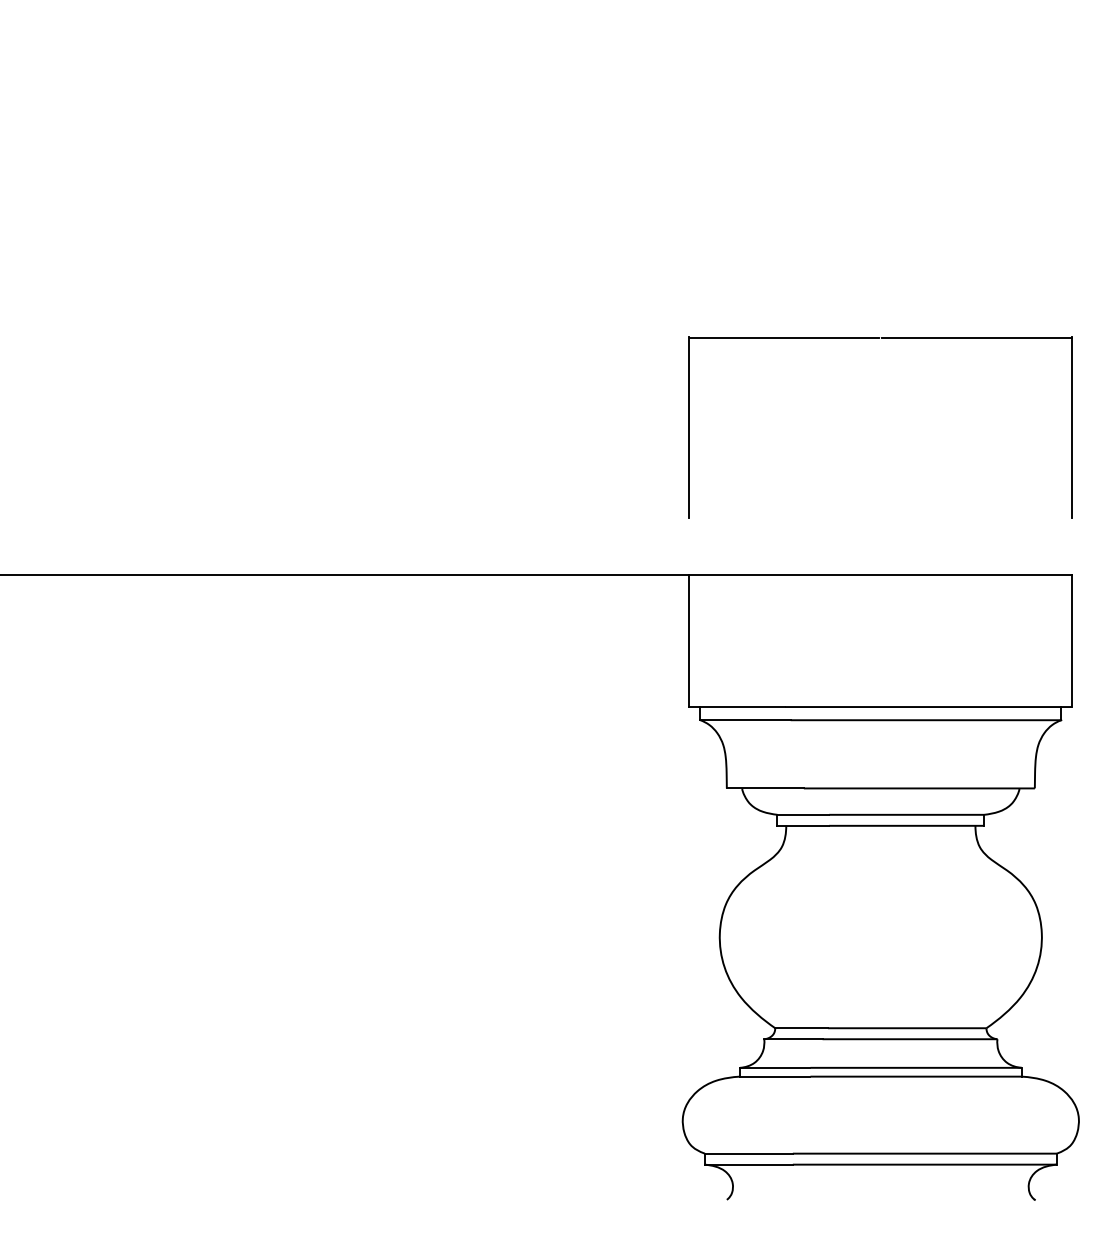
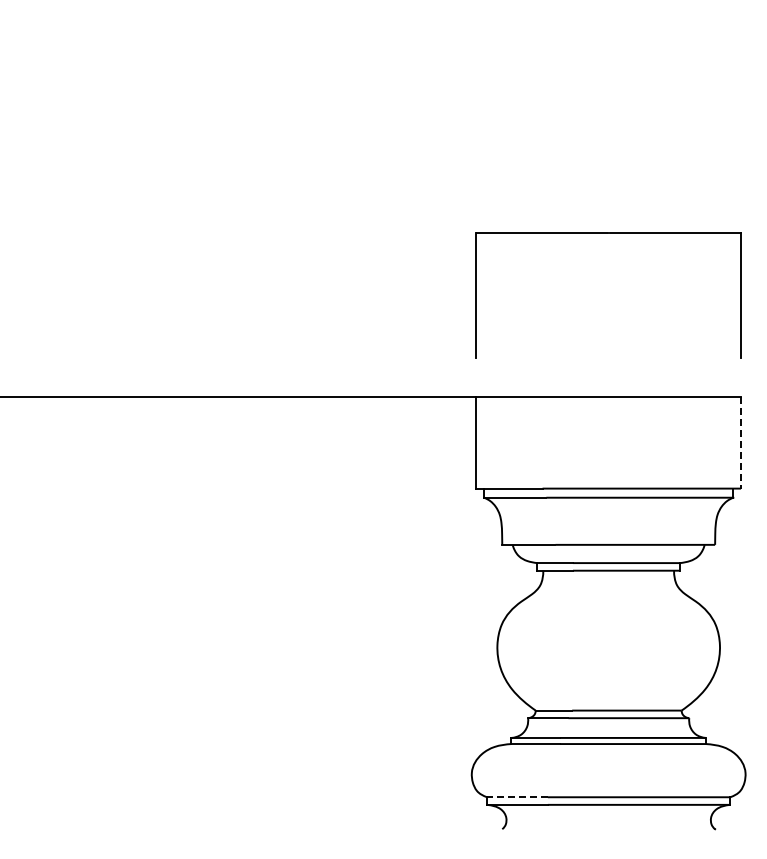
line: (1071, 640) -> (740, 442), solid -> dashed
line: (747, 1153) -> (516, 797), solid -> dashed

